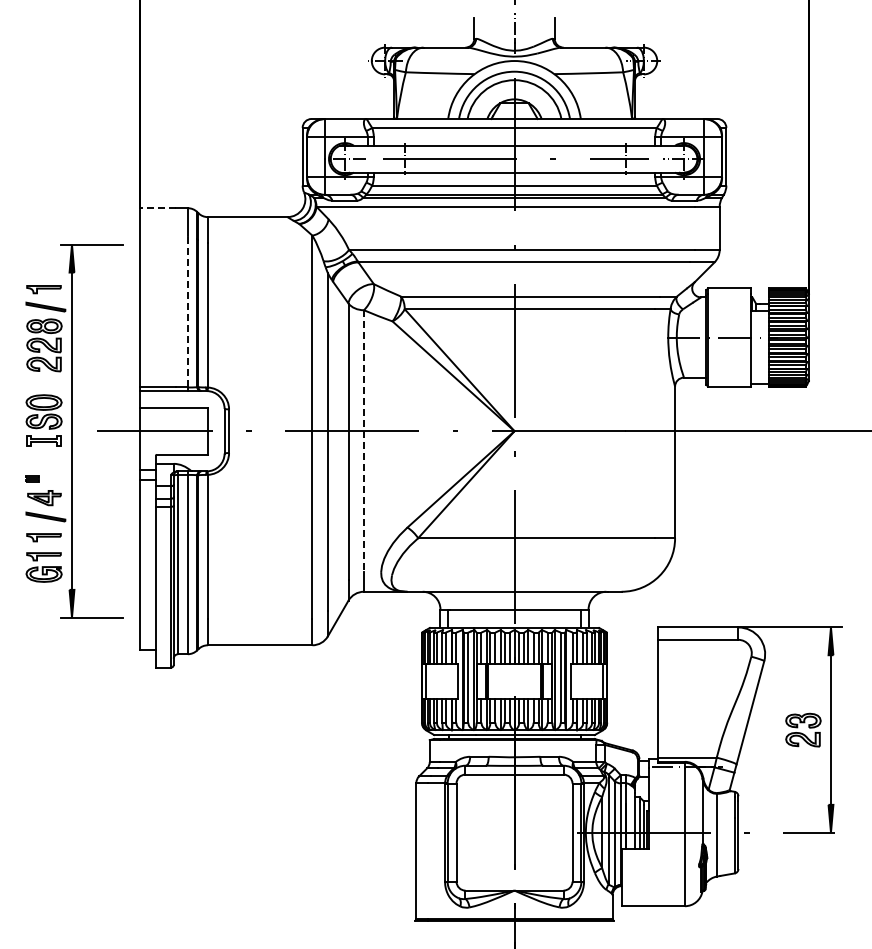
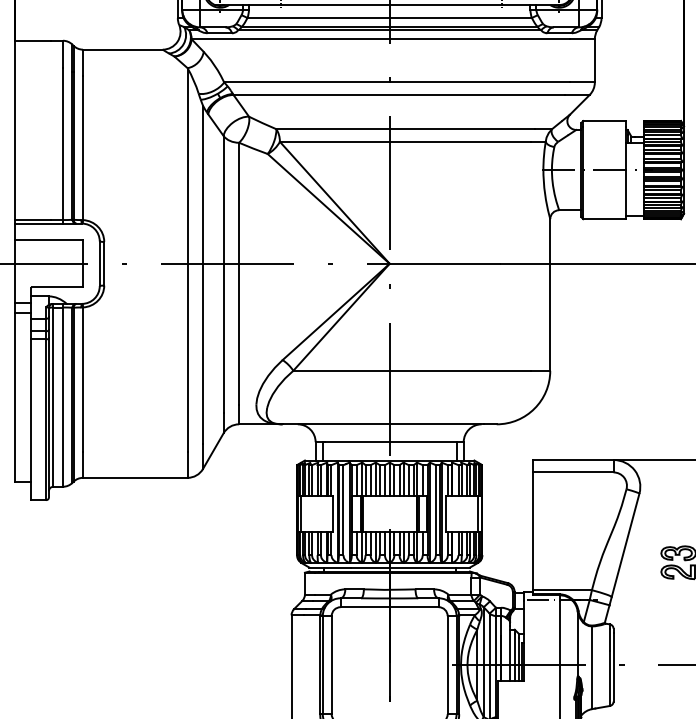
line: (157, 208) -> (32, 41), dashed -> solid
line: (187, 311) -> (62, 144), dashed -> solid
line: (363, 441) -> (238, 274), dashed -> solid

